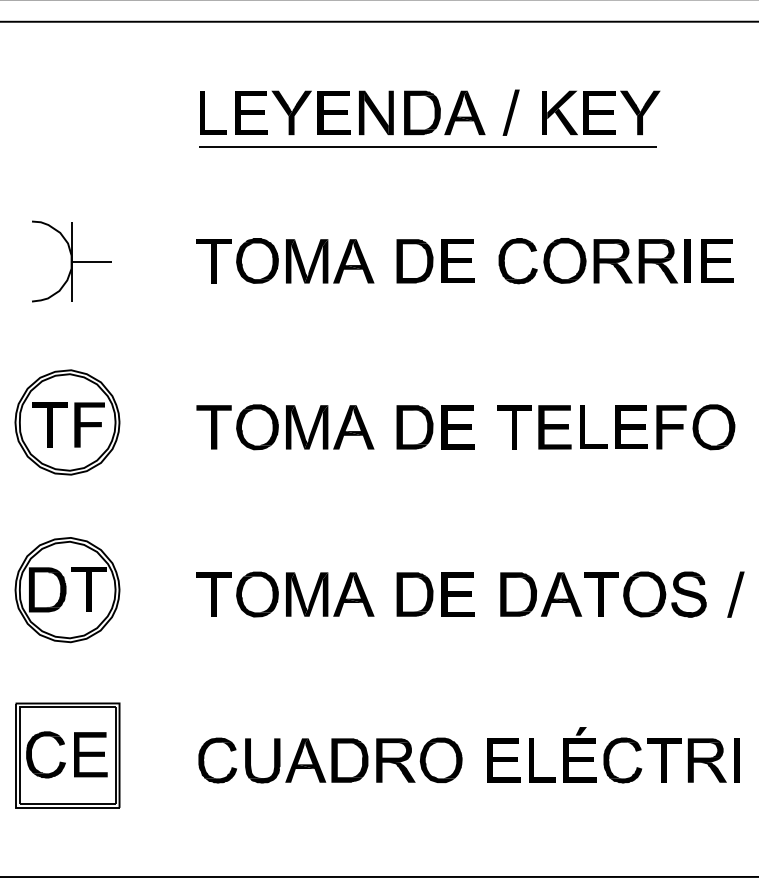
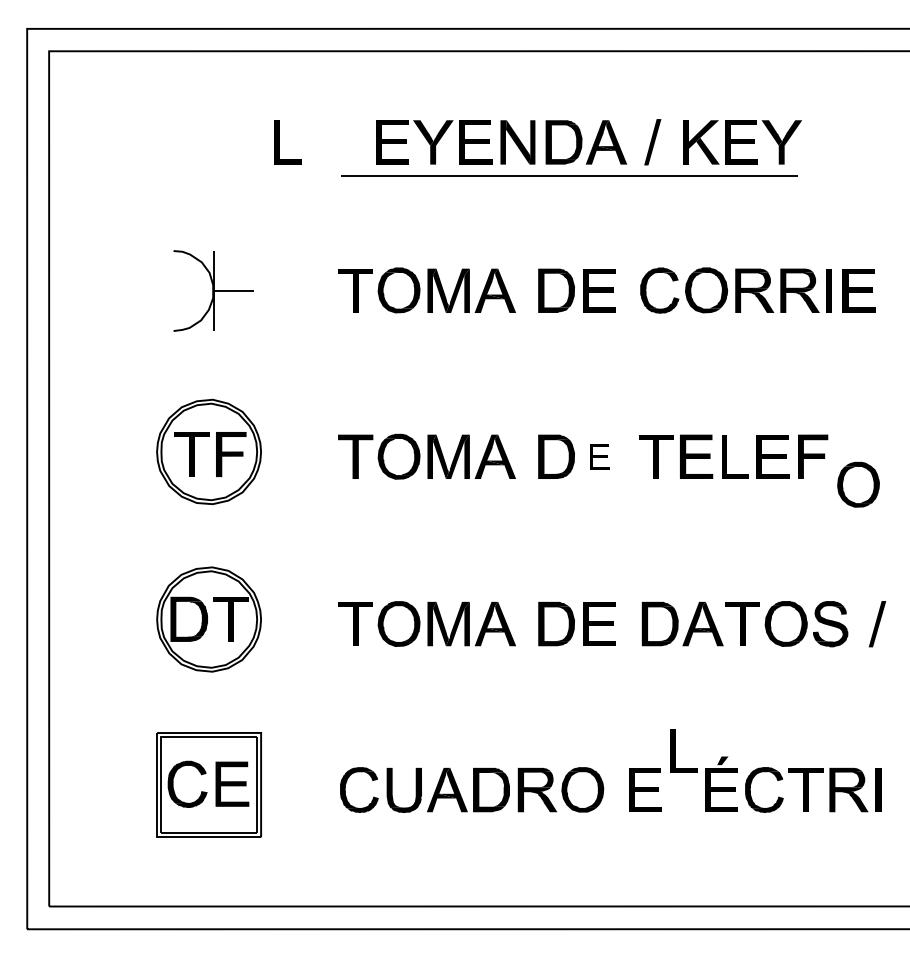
part: (204, 113) -> (279, 142), moved
part: (457, 427) -> (599, 456), size x0.6
part: (713, 427) -> (858, 484), moved
part: (533, 760) -> (675, 750), moved

